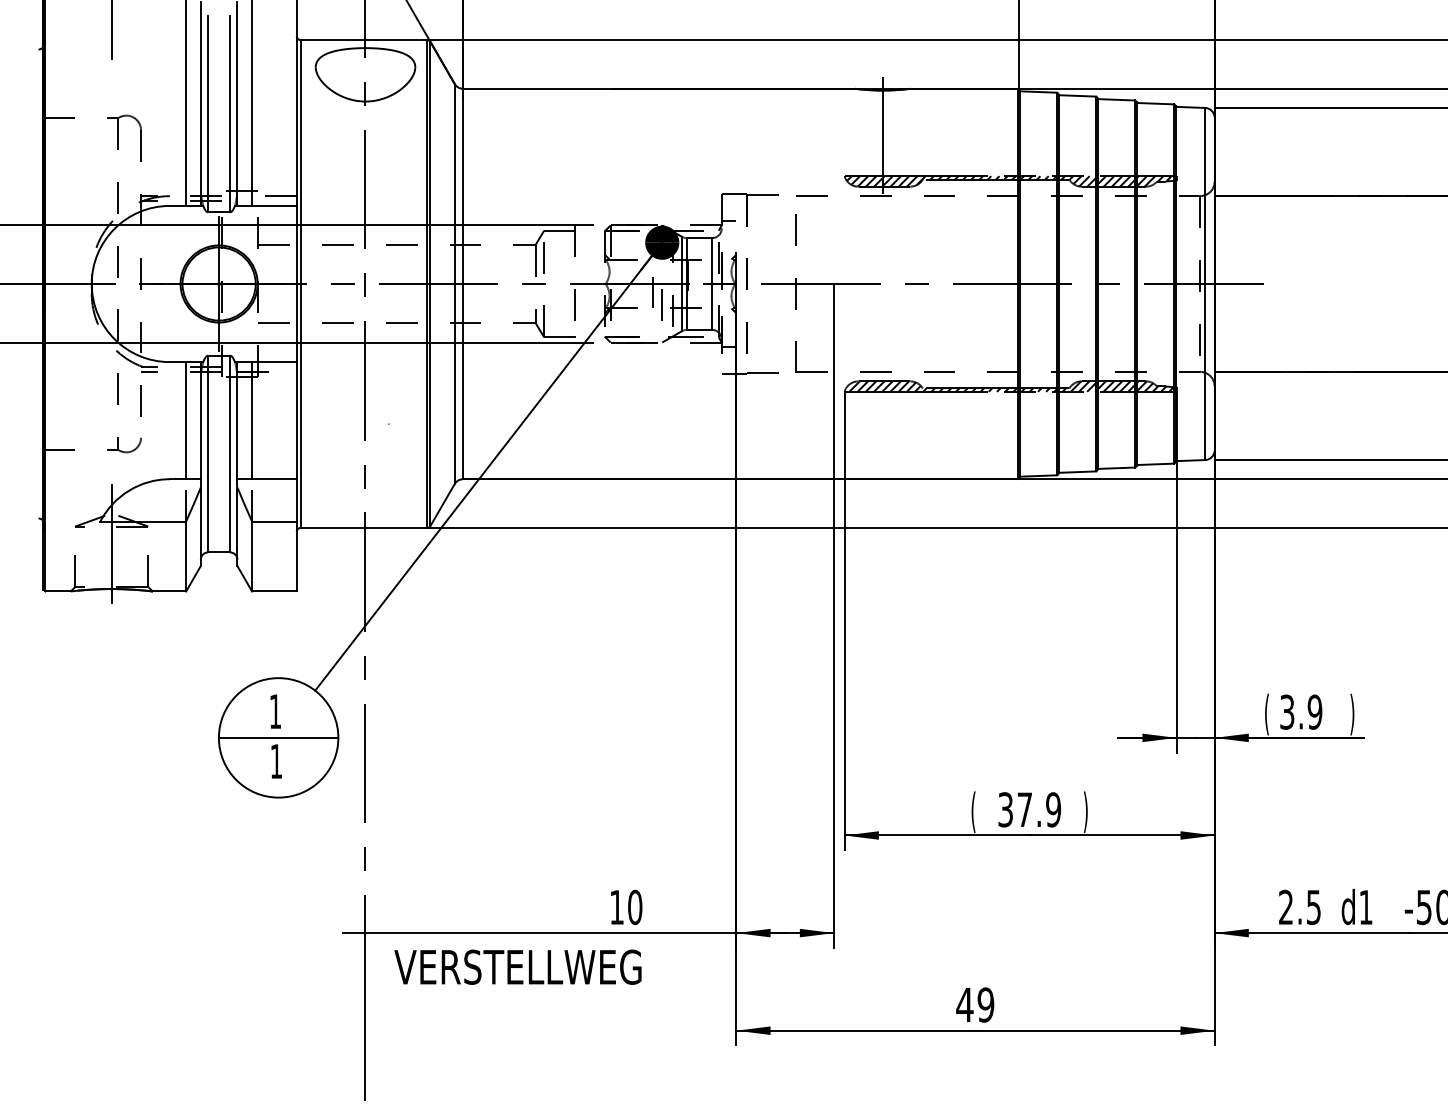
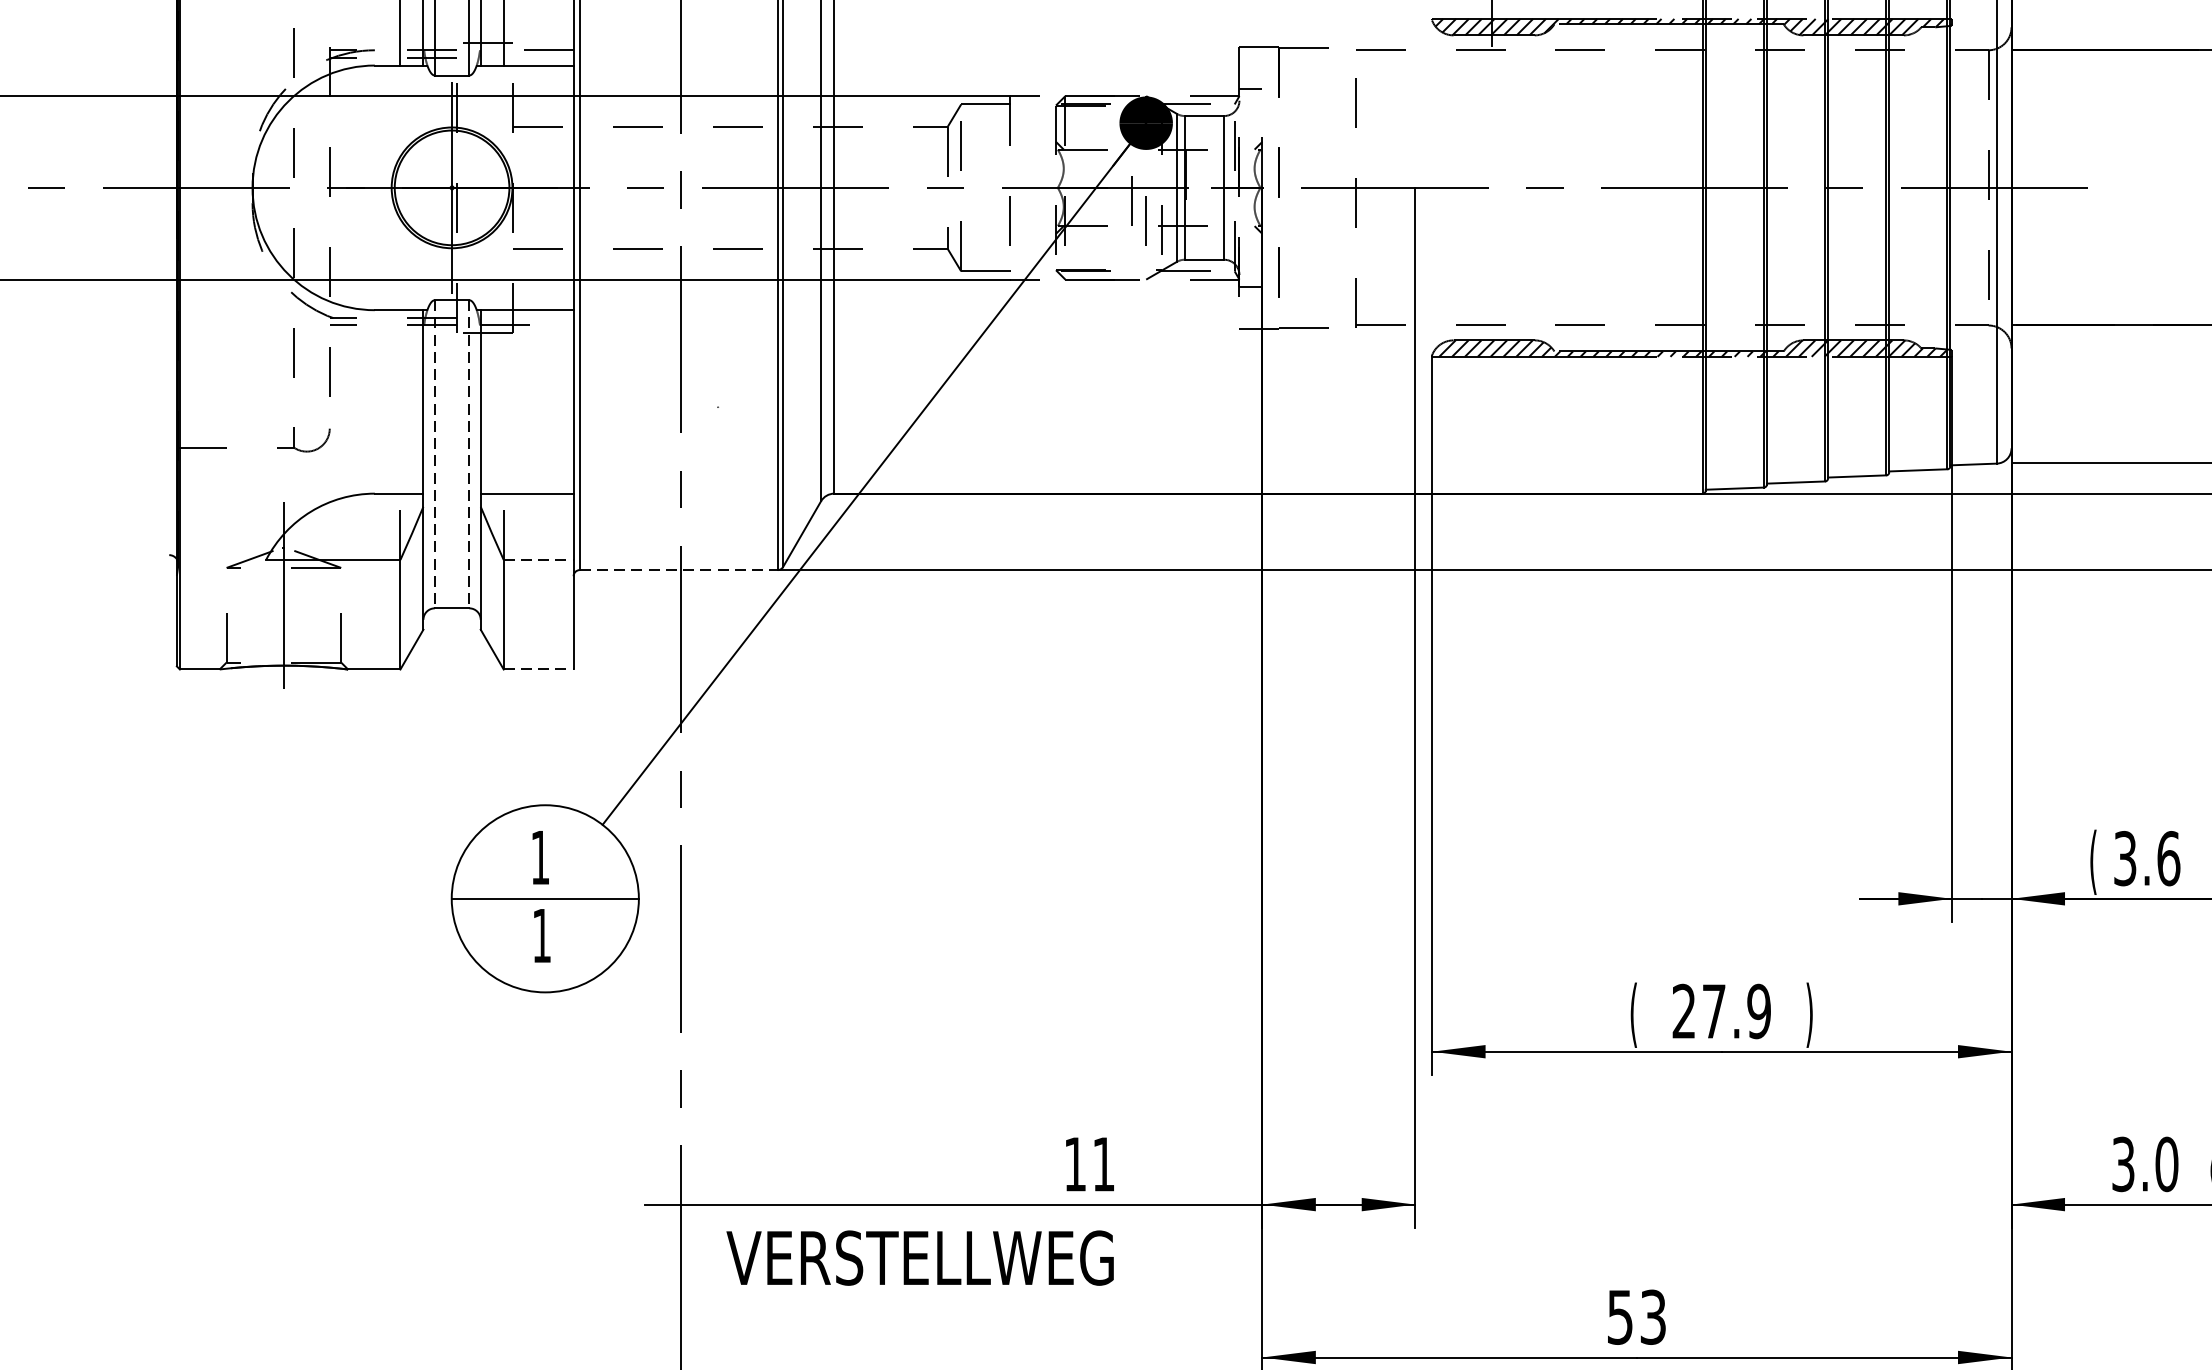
line: (186, 420) -> (400, 401), removed
line: (252, 420) -> (504, 401), removed
line: (208, 454) -> (435, 454), solid -> dashed
line: (230, 454) -> (469, 454), solid -> dashed
line: (274, 521) -> (538, 559), solid -> dashed
line: (364, 528) -> (679, 570), solid -> dashed
line: (274, 591) -> (538, 669), solid -> dashed
text: (1314, 711) -> (2167, 857), 3.9 -> 3.6
text: (1005, 809) -> (1683, 1010), 37.9 -> 27.9
text: (635, 907) -> (1104, 1164), 10 -> 11
text: (1300, 907) -> (2145, 1164), 2.5 -> 3.0
text: (975, 1004) -> (1636, 1316), 49 -> 53

